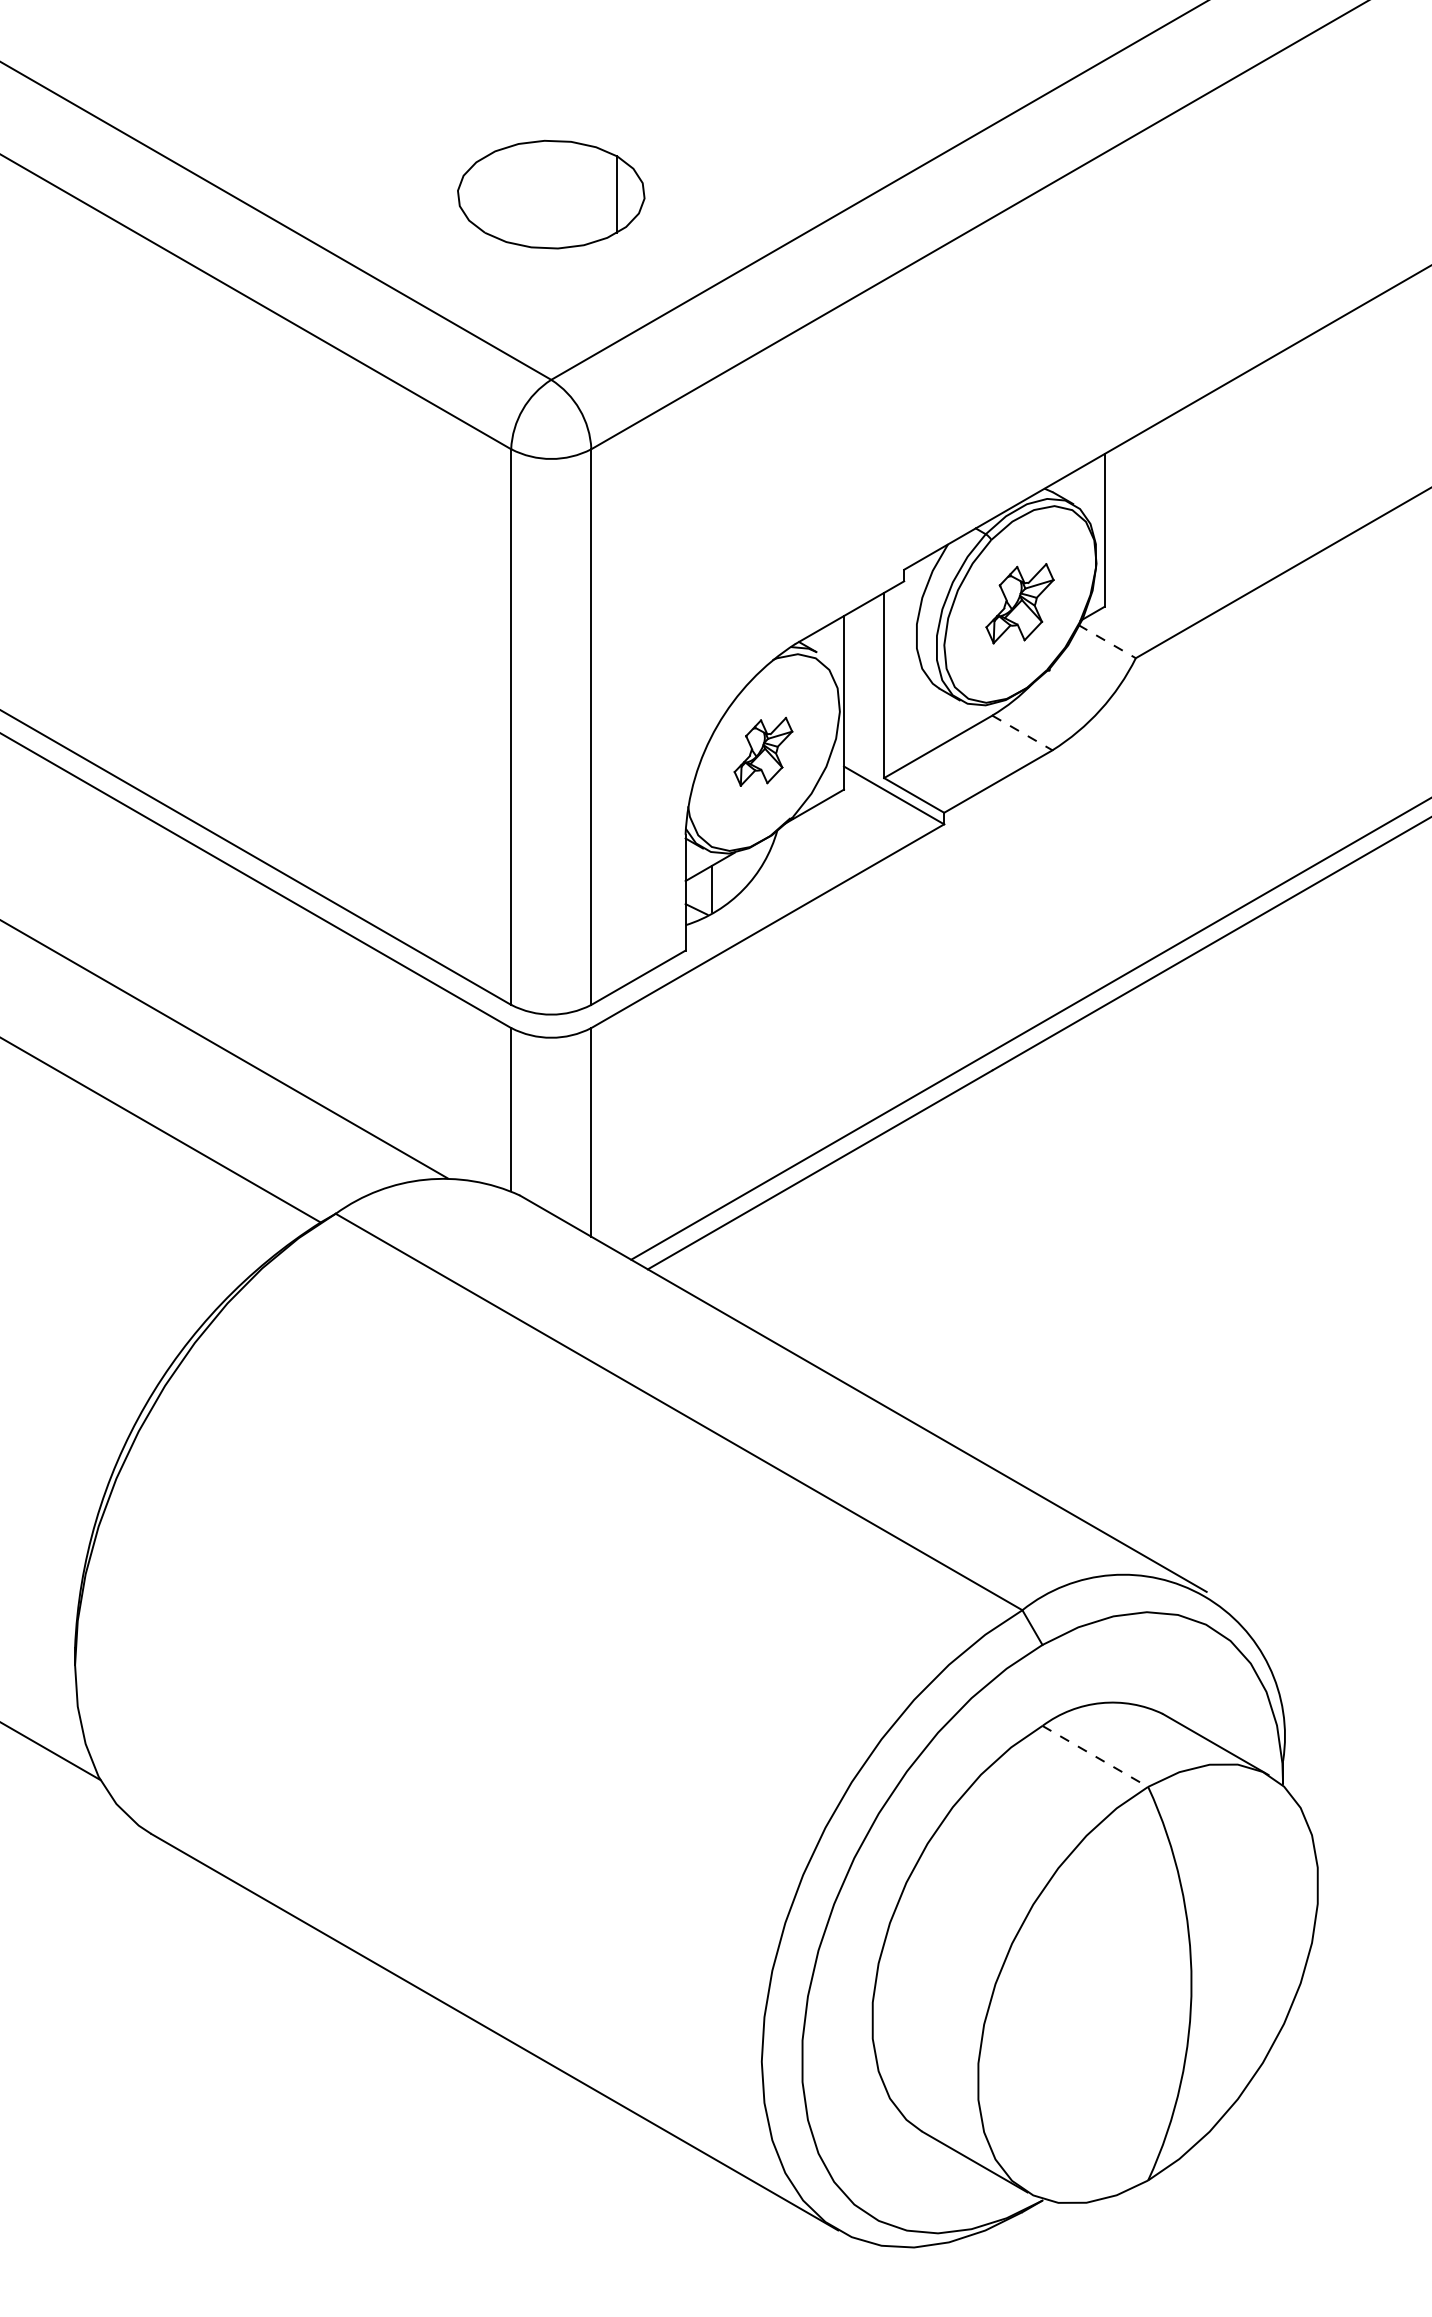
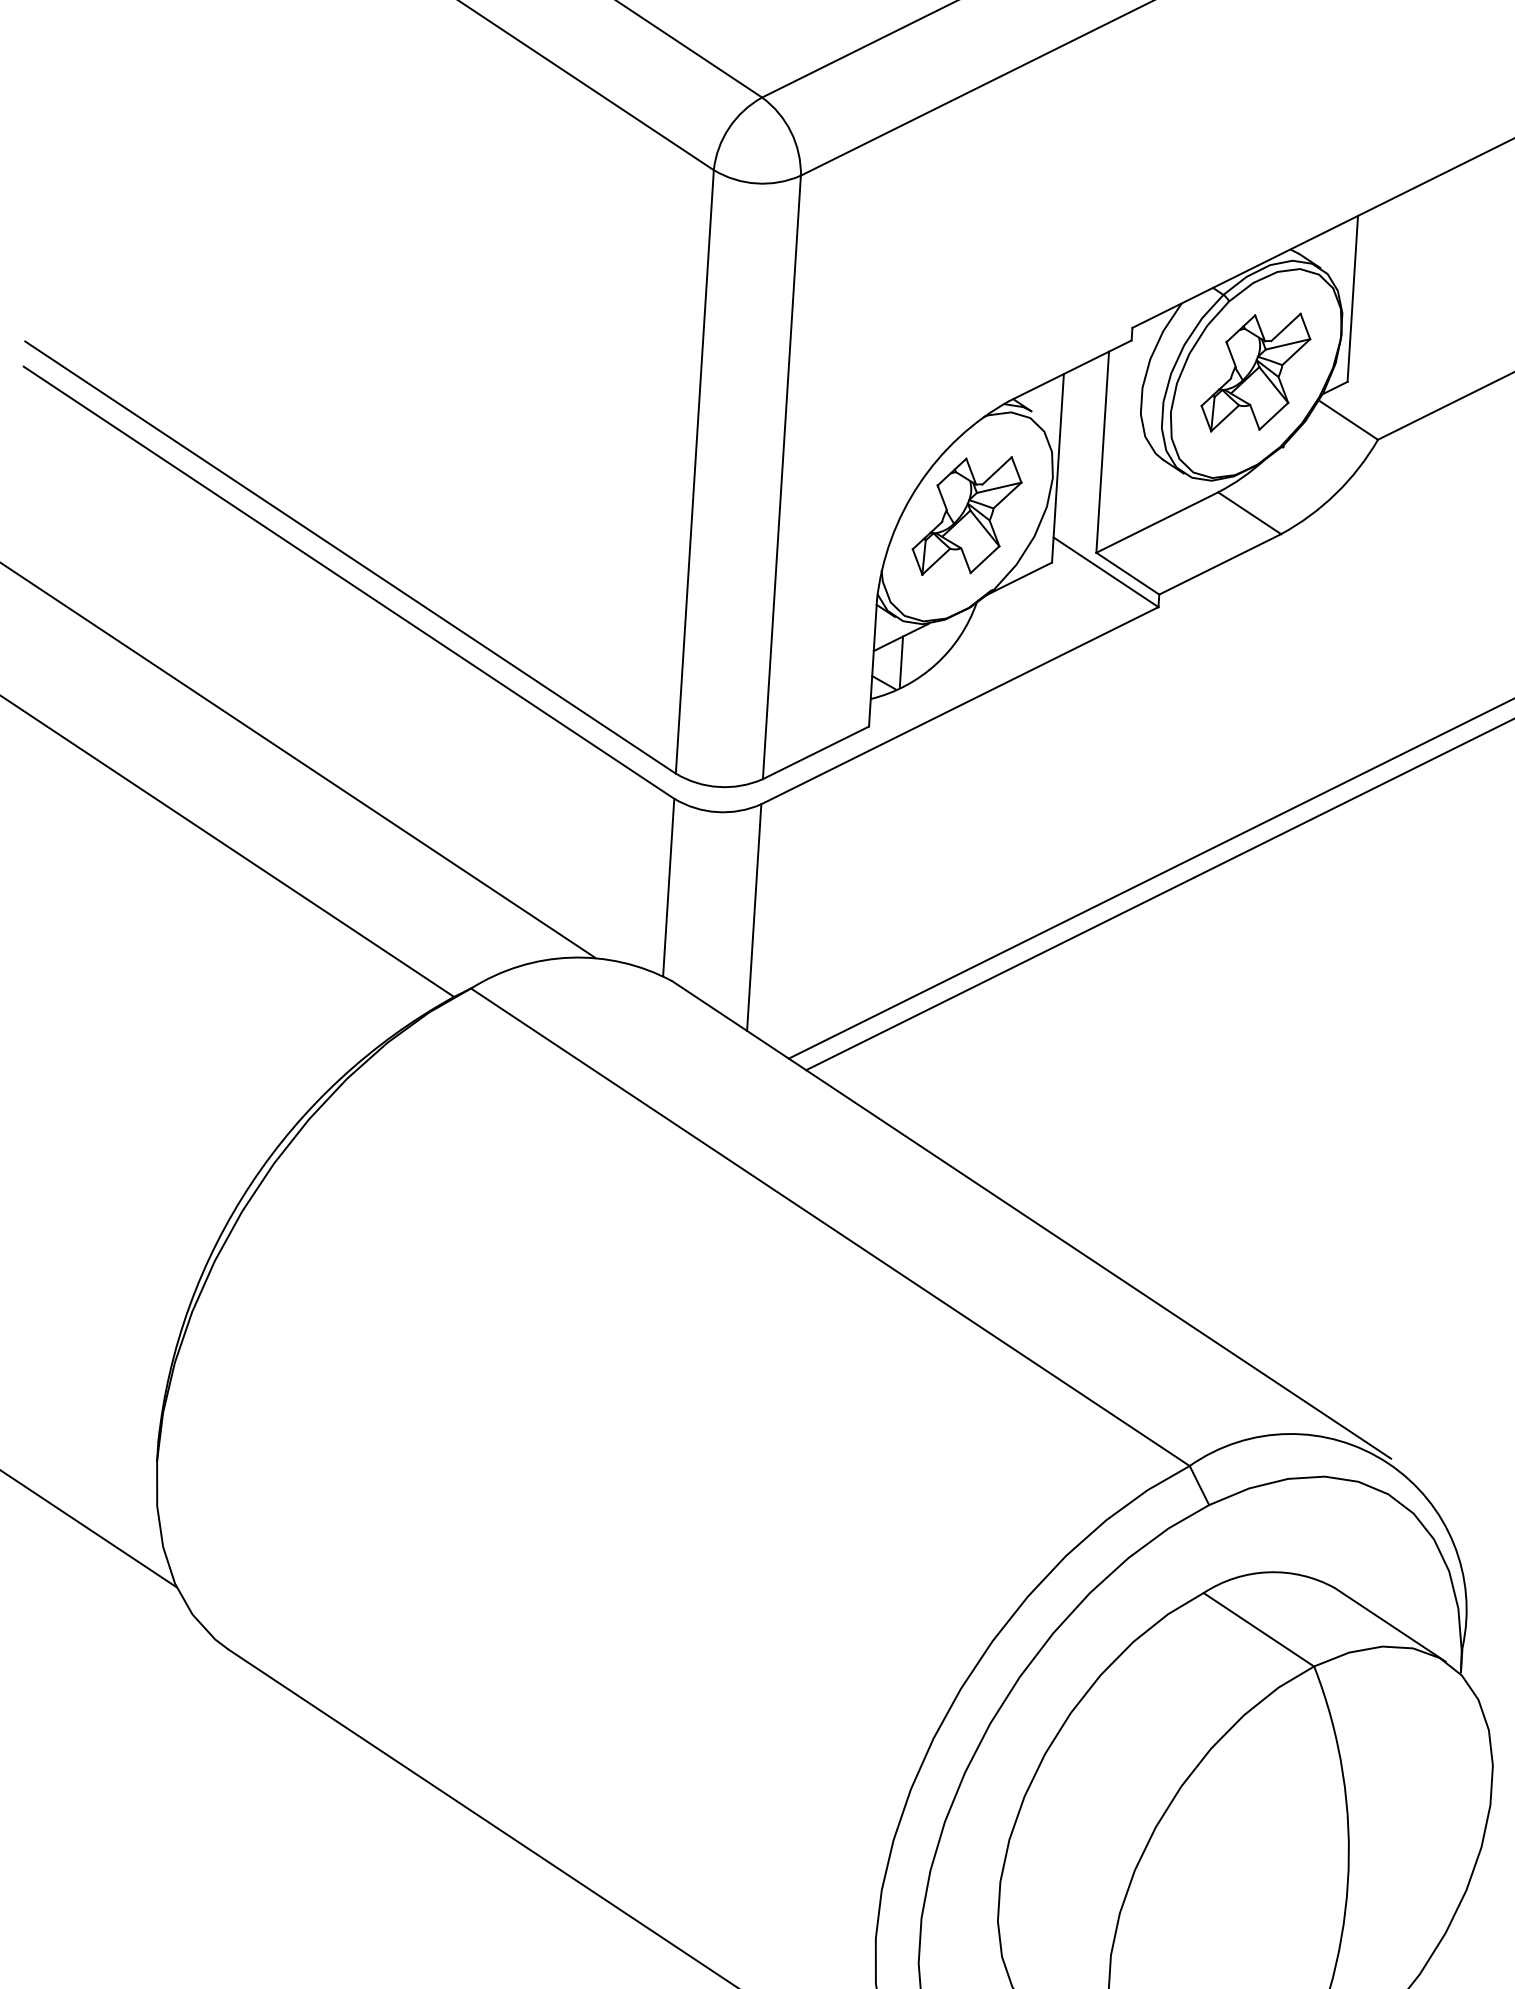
part: (1019, 603) -> (1255, 372), size x1.43
line: (1107, 641) -> (1348, 419), dashed -> solid
line: (1022, 732) -> (1249, 512), dashed -> solid
part: (763, 751) -> (967, 515), size x1.67
line: (1095, 1756) -> (1259, 1629), dashed -> solid

